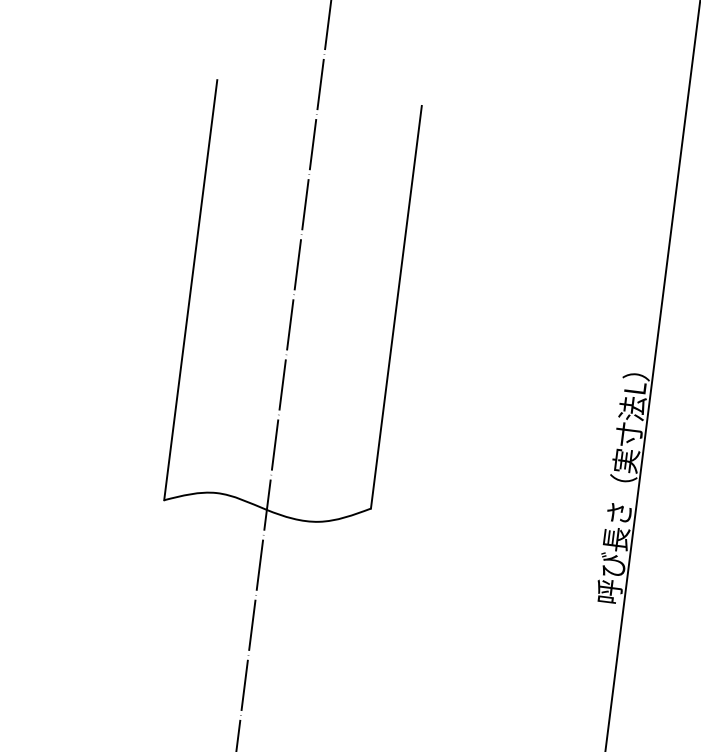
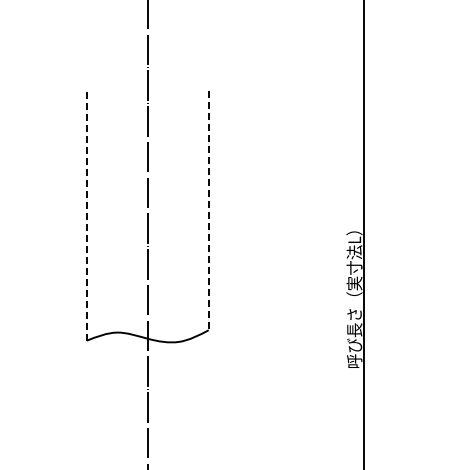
line: (190, 289) -> (86, 215), solid -> dashed
line: (396, 307) -> (208, 210), solid -> dashed

